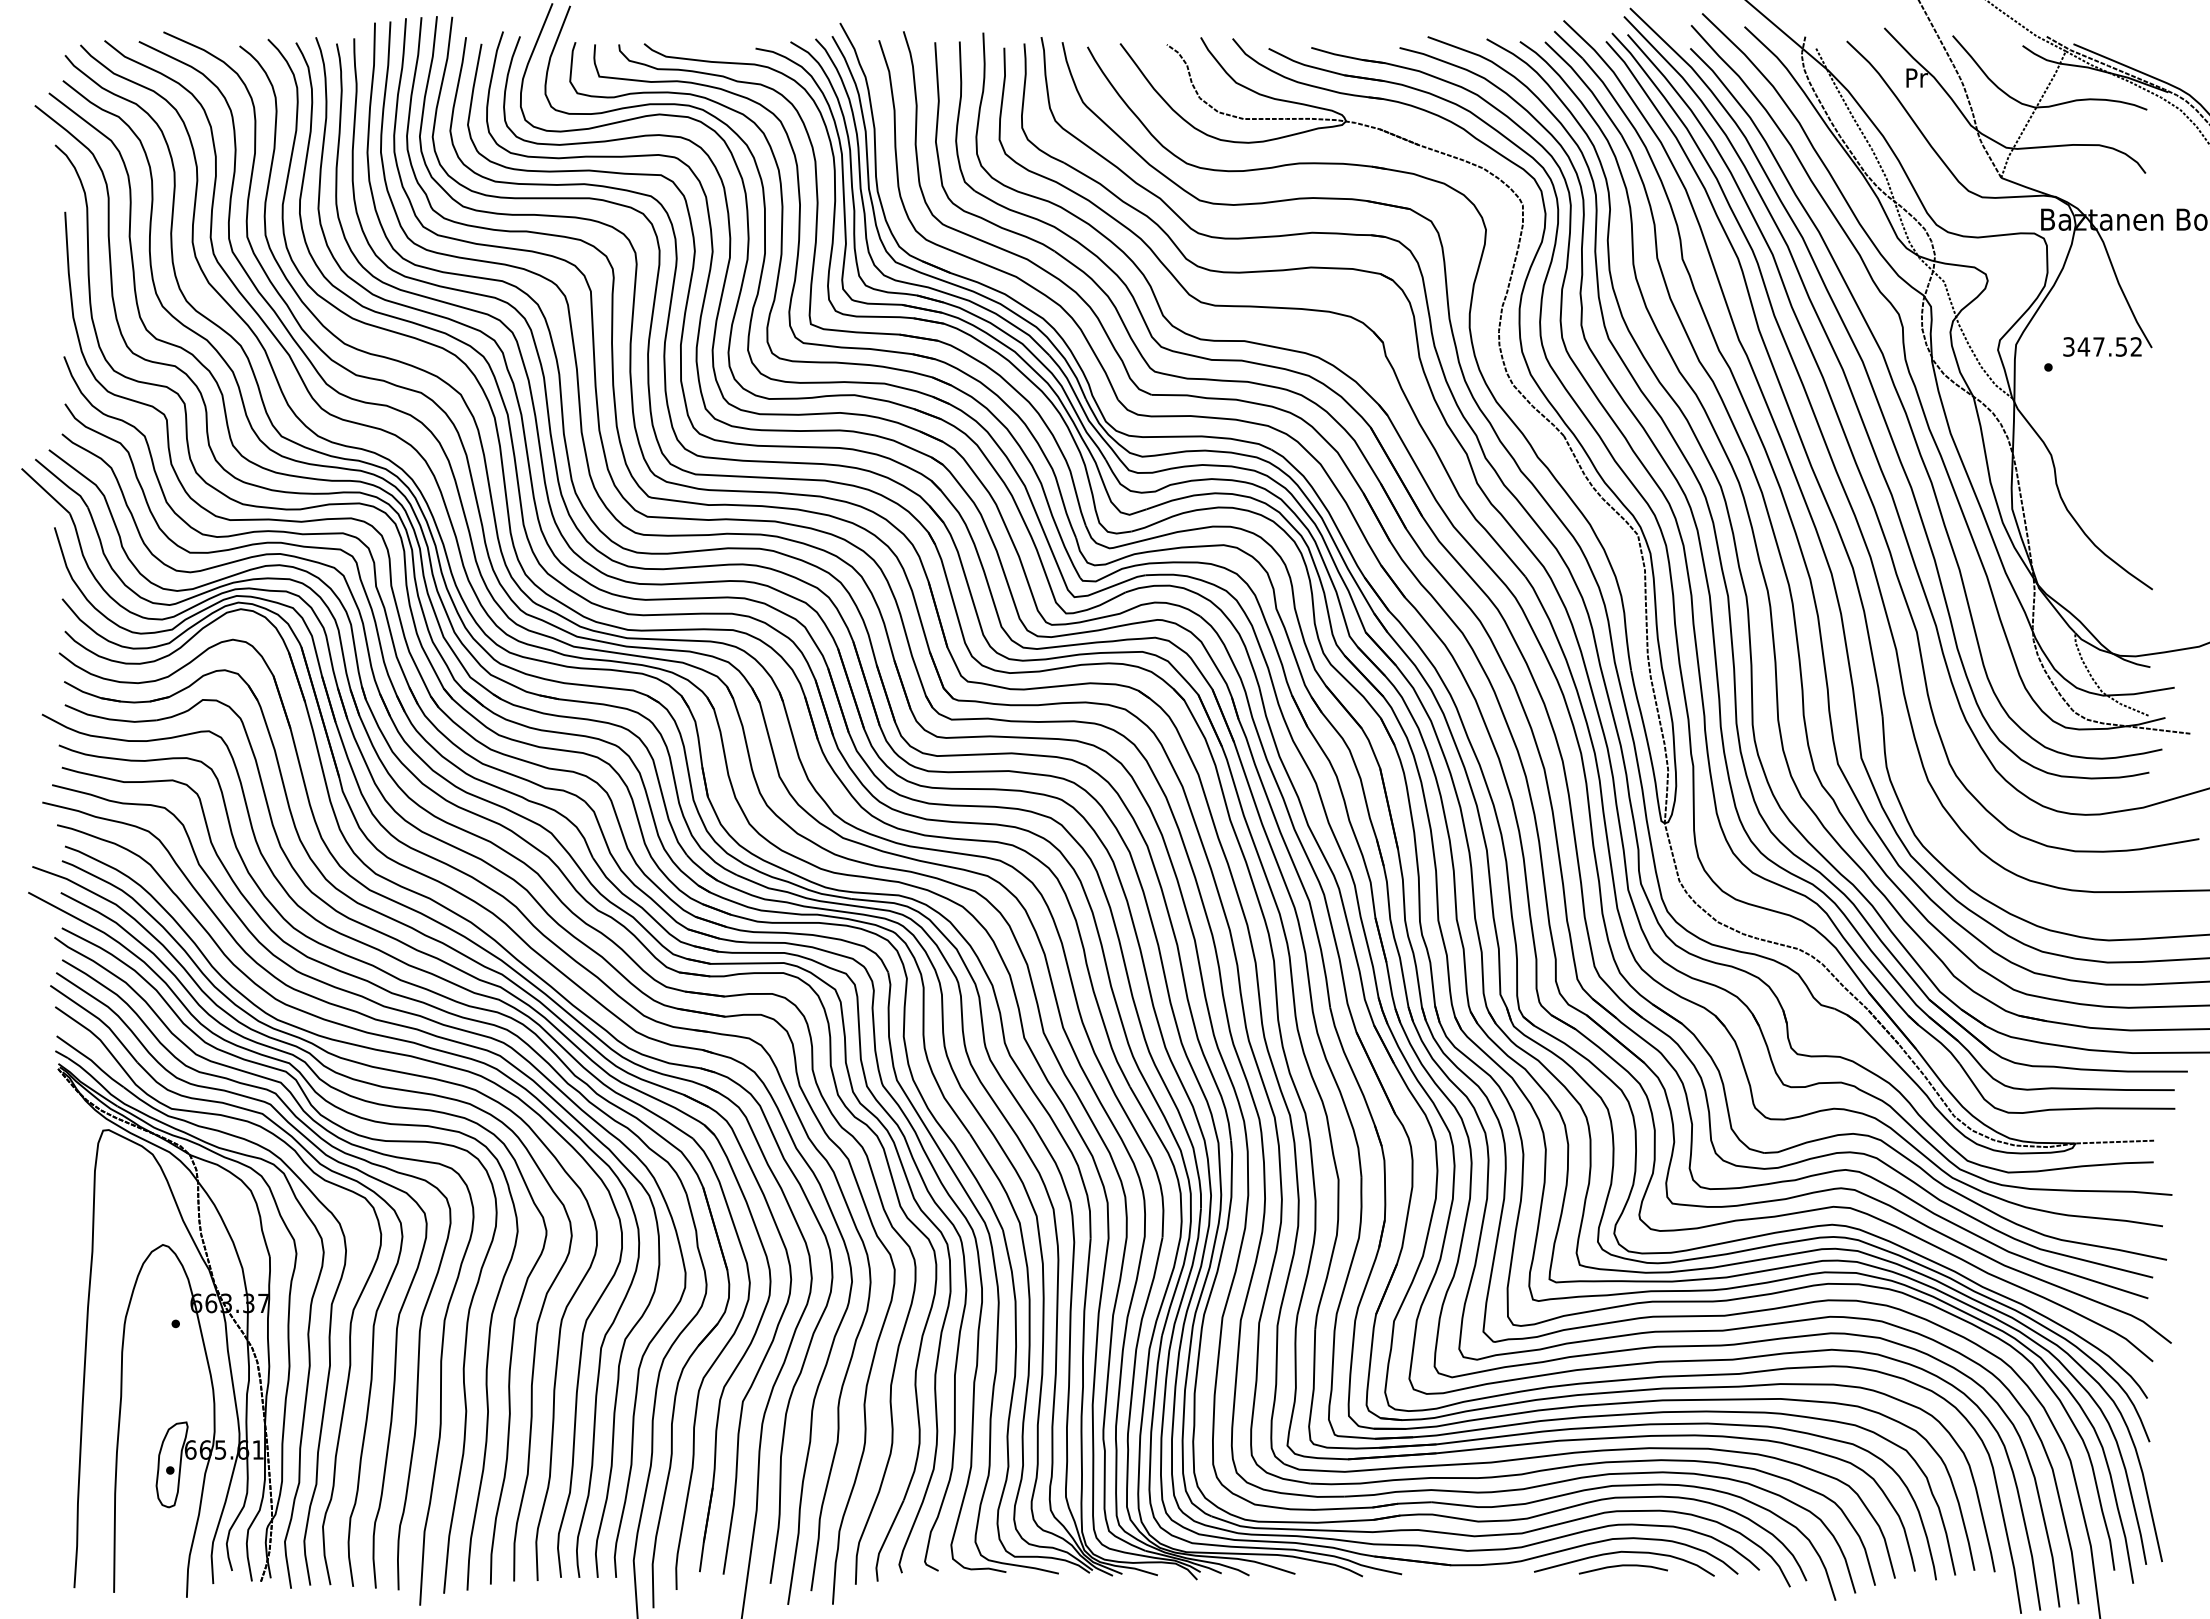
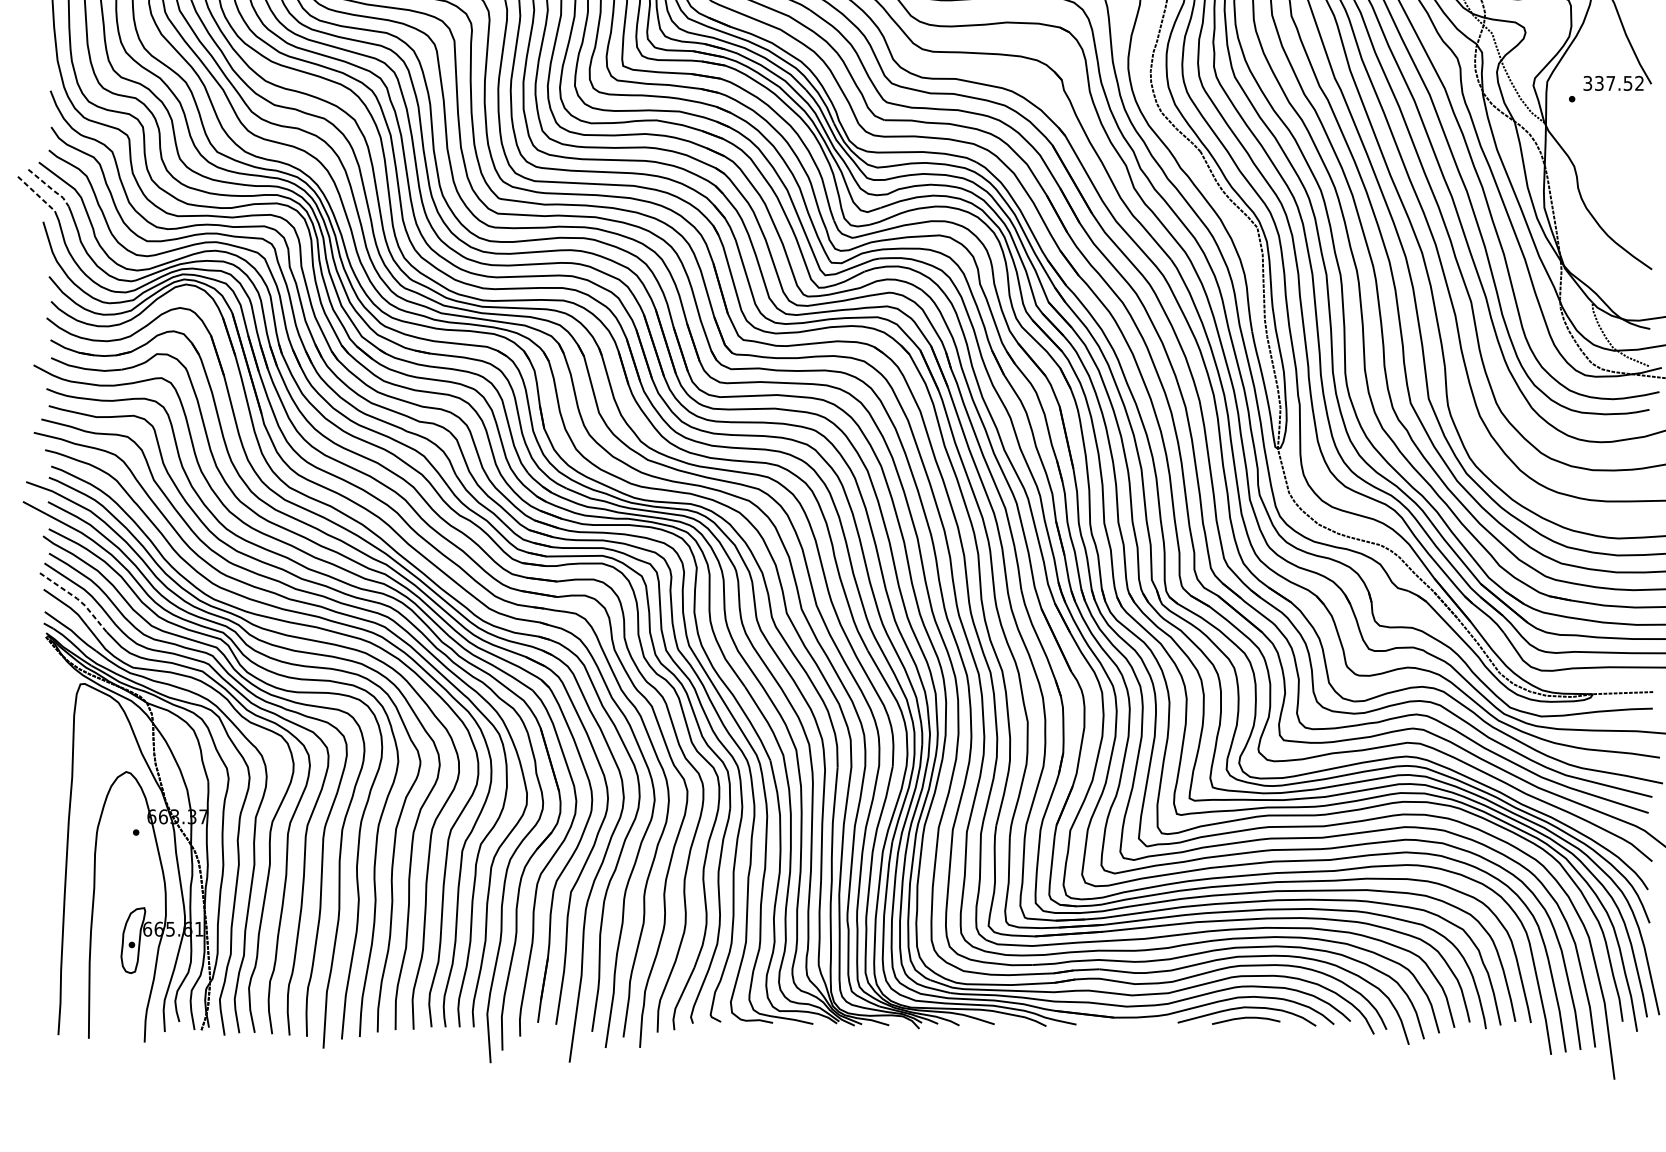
text: (2083, 346) -> (1598, 83), 347.52 -> 337.52
line: (63, 483) -> (50, 188), solid -> dashed
line: (45, 491) -> (36, 194), solid -> dashed
line: (99, 1018) -> (77, 598), solid -> dashed

